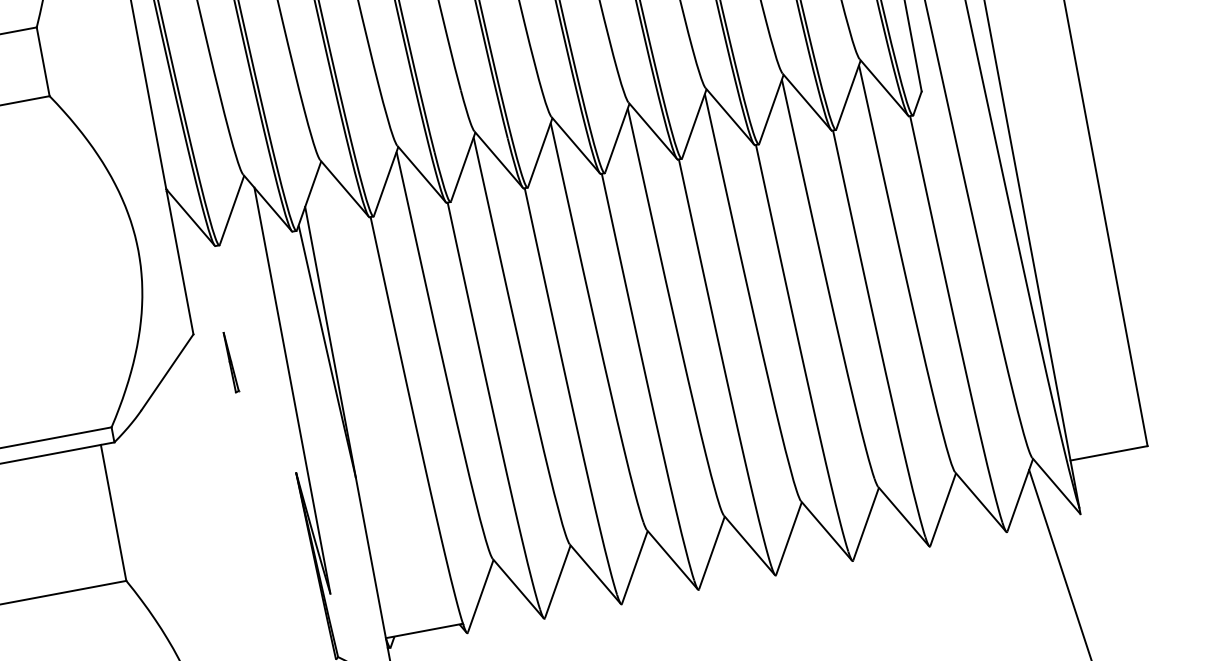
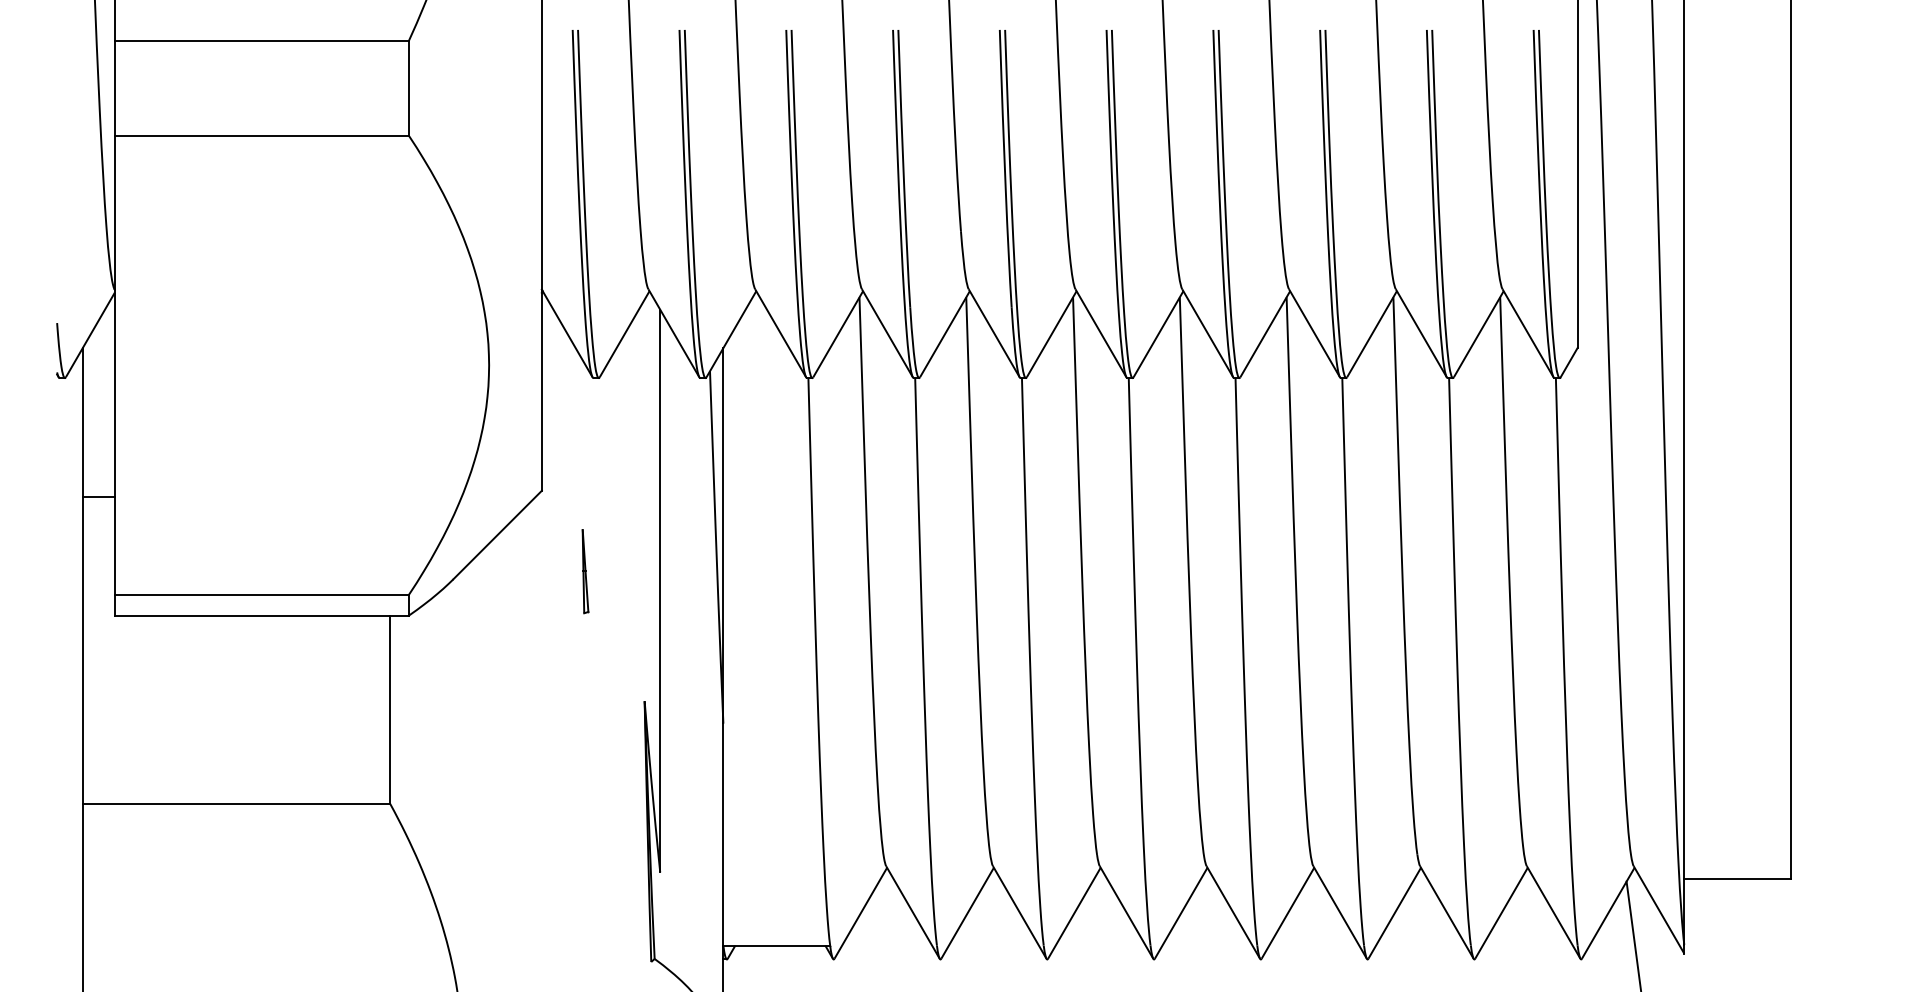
part: (231, 362) -> (585, 571), moved

